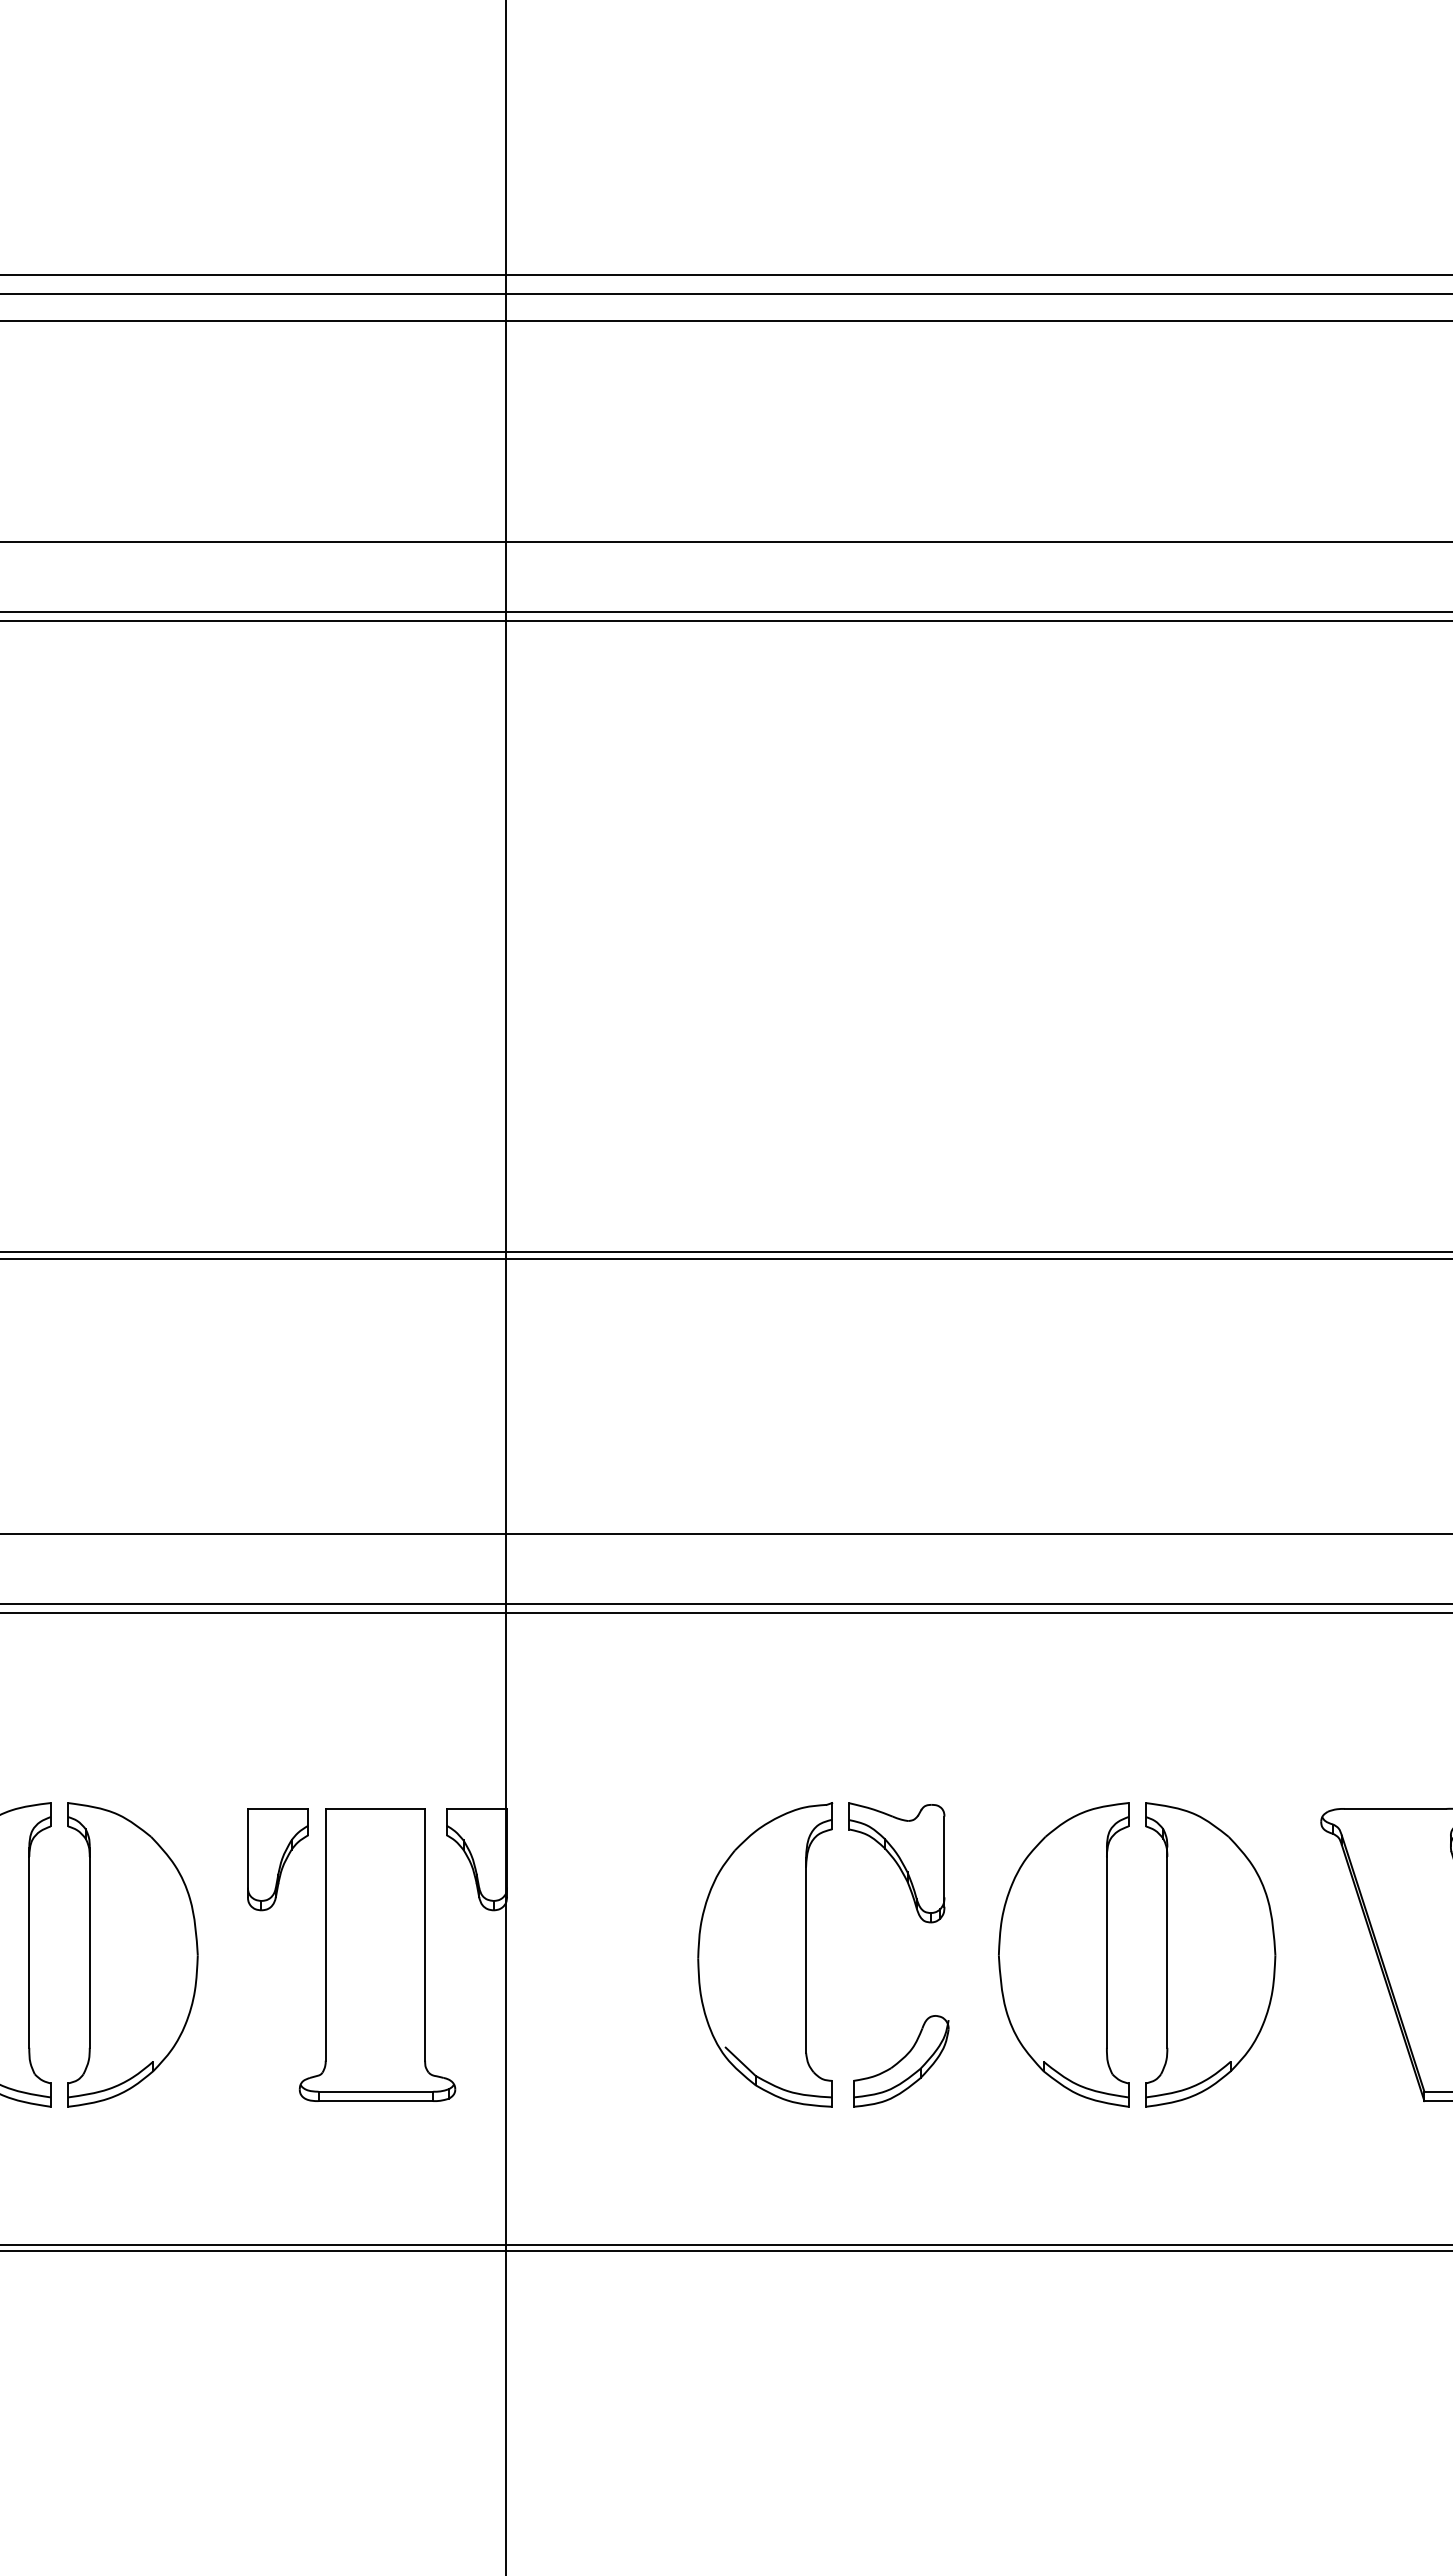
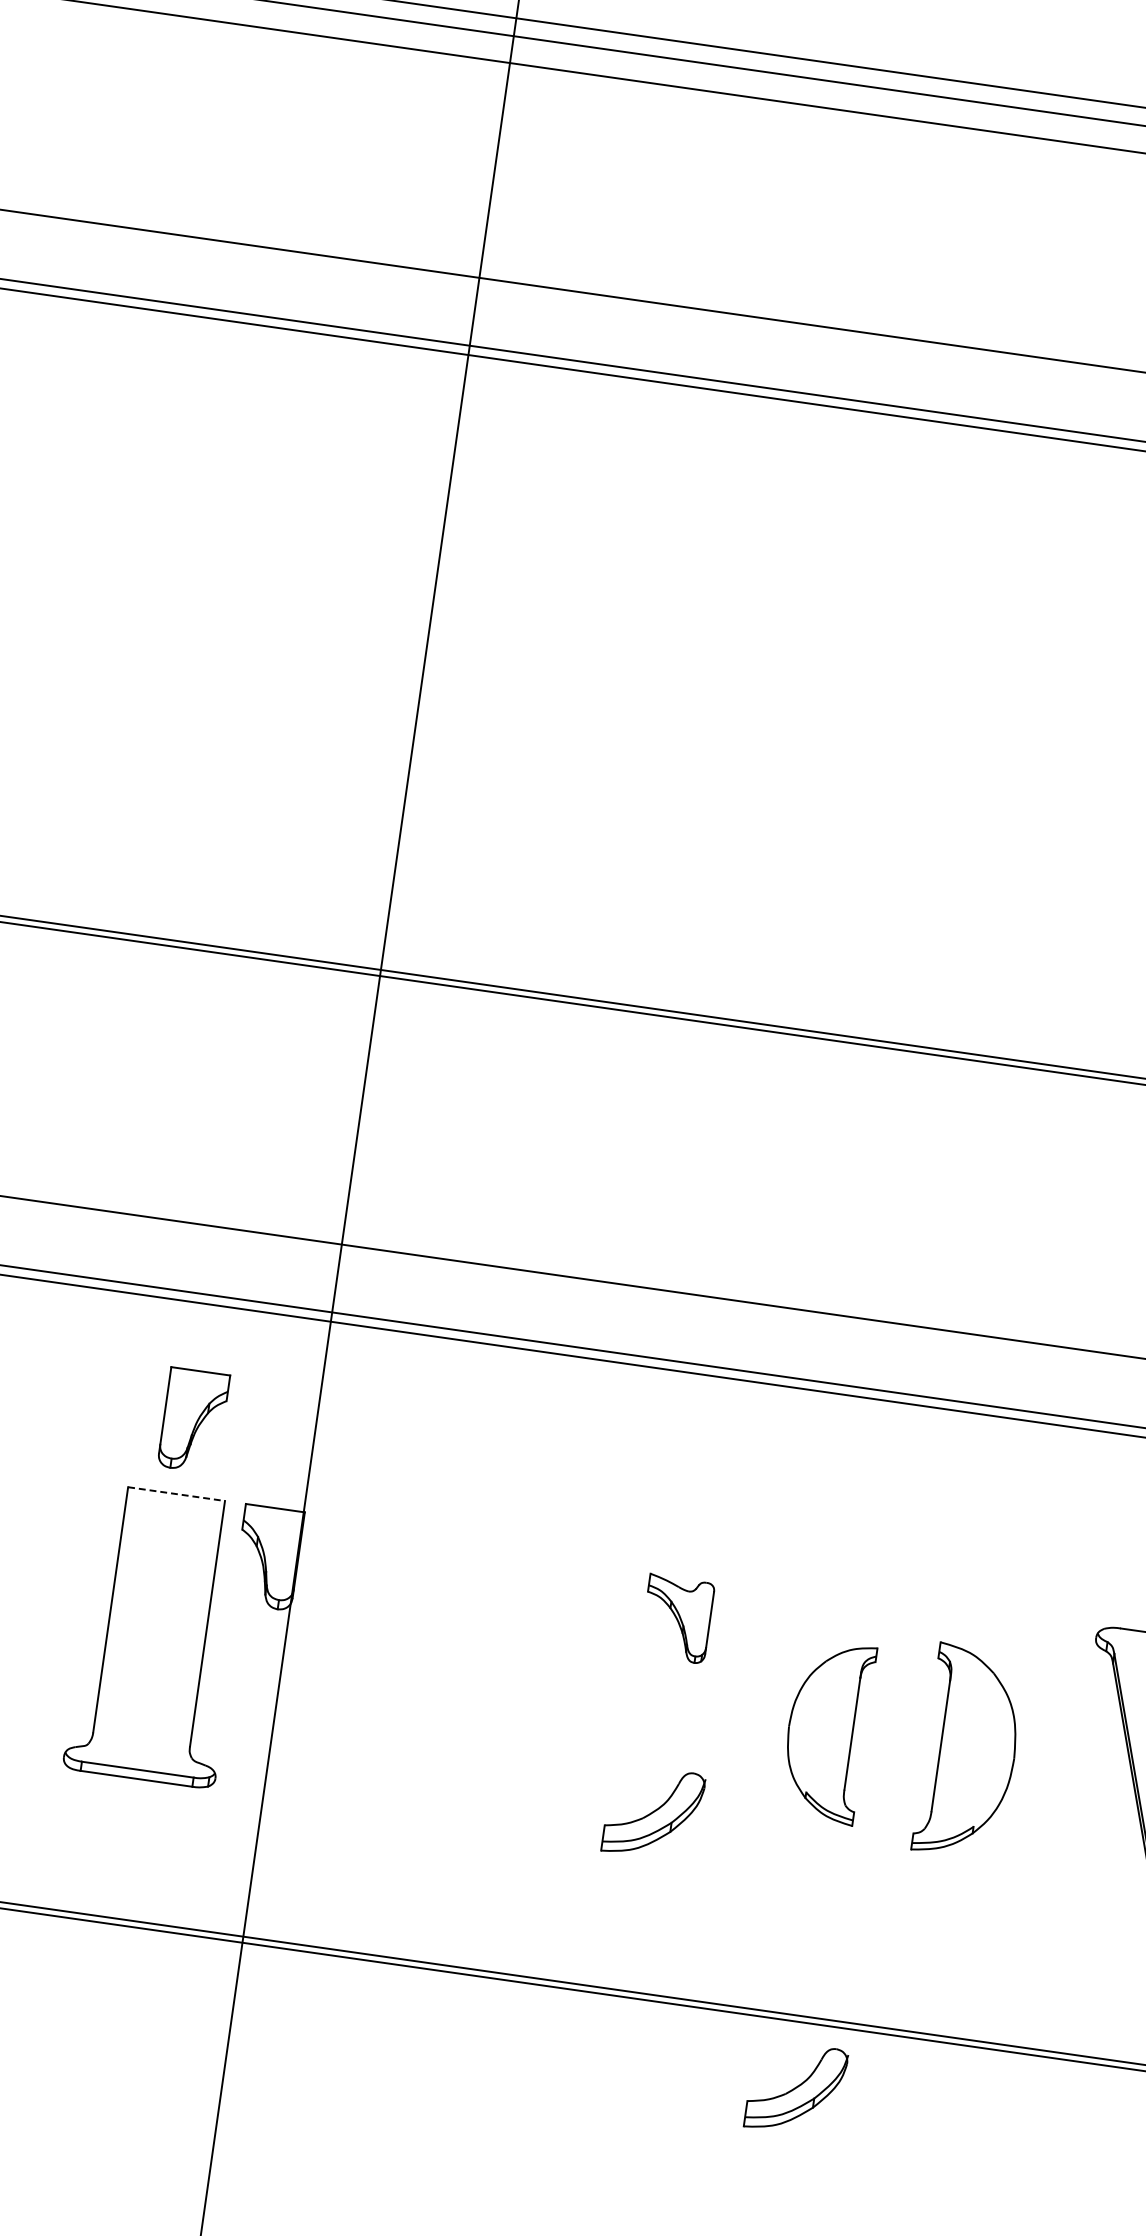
line: (375, 1808) -> (176, 1493), solid -> dashed
part: (277, 1859) -> (193, 1420), moved
part: (896, 1862) -> (676, 1618), size x0.7
part: (765, 1954) -> (536, 1690), removed
part: (1063, 1954) -> (826, 1731), size x0.6
part: (1210, 1954) -> (969, 1751), size x0.7
part: (1084, 2318) -> (796, 2088), added

